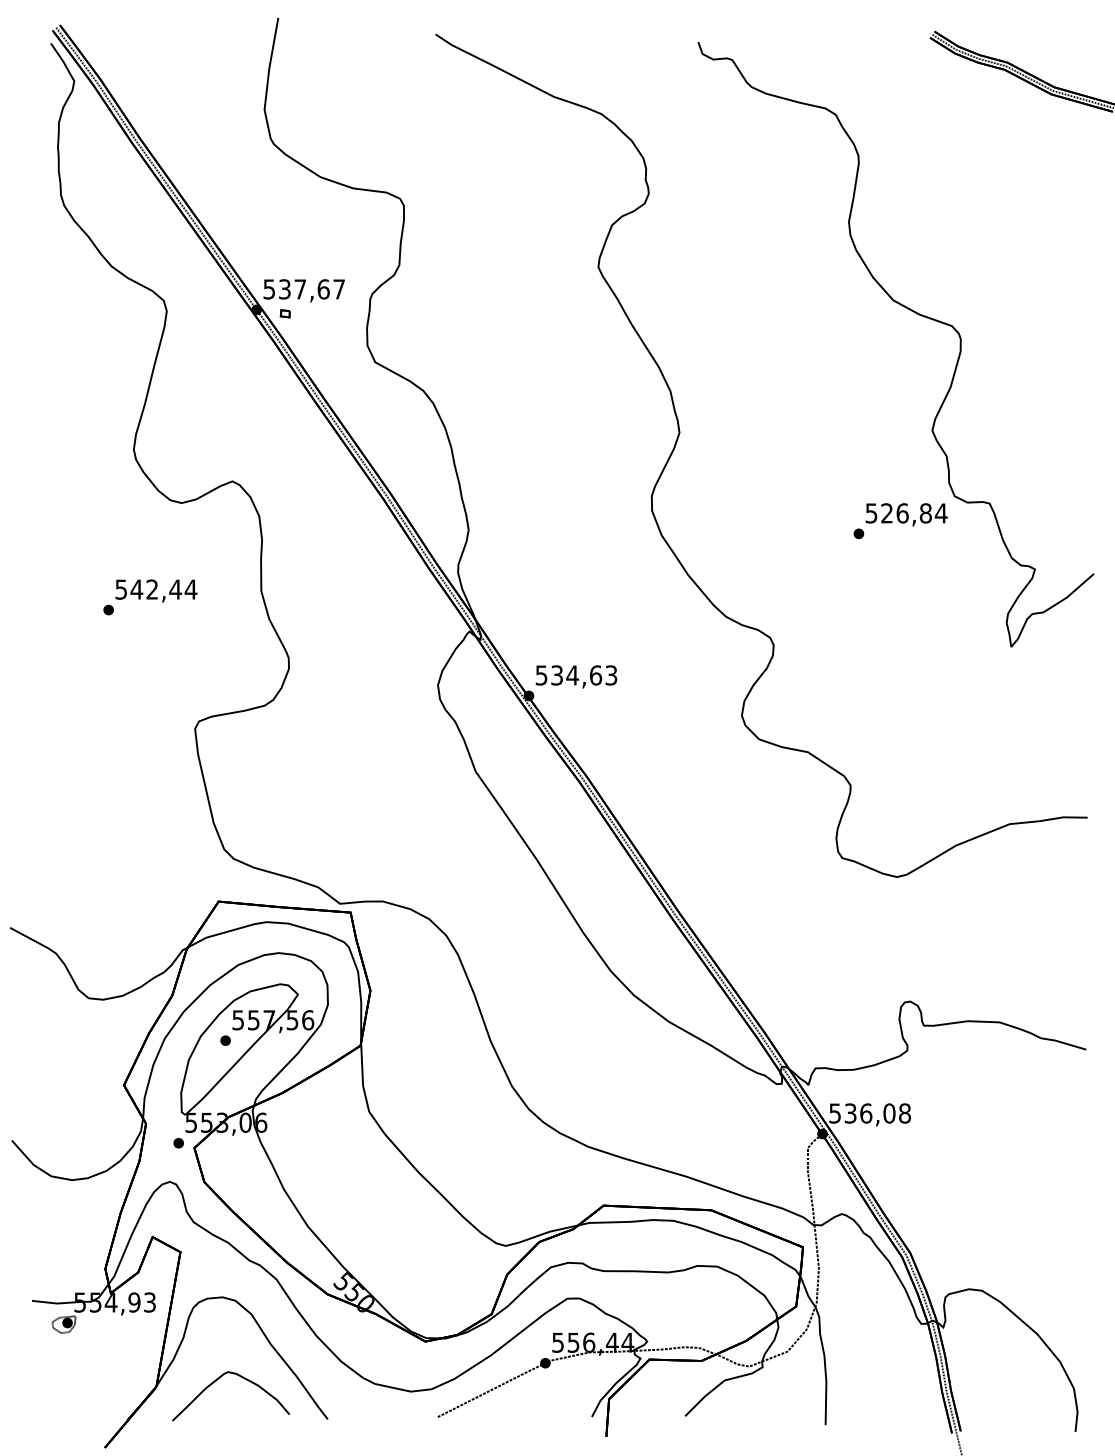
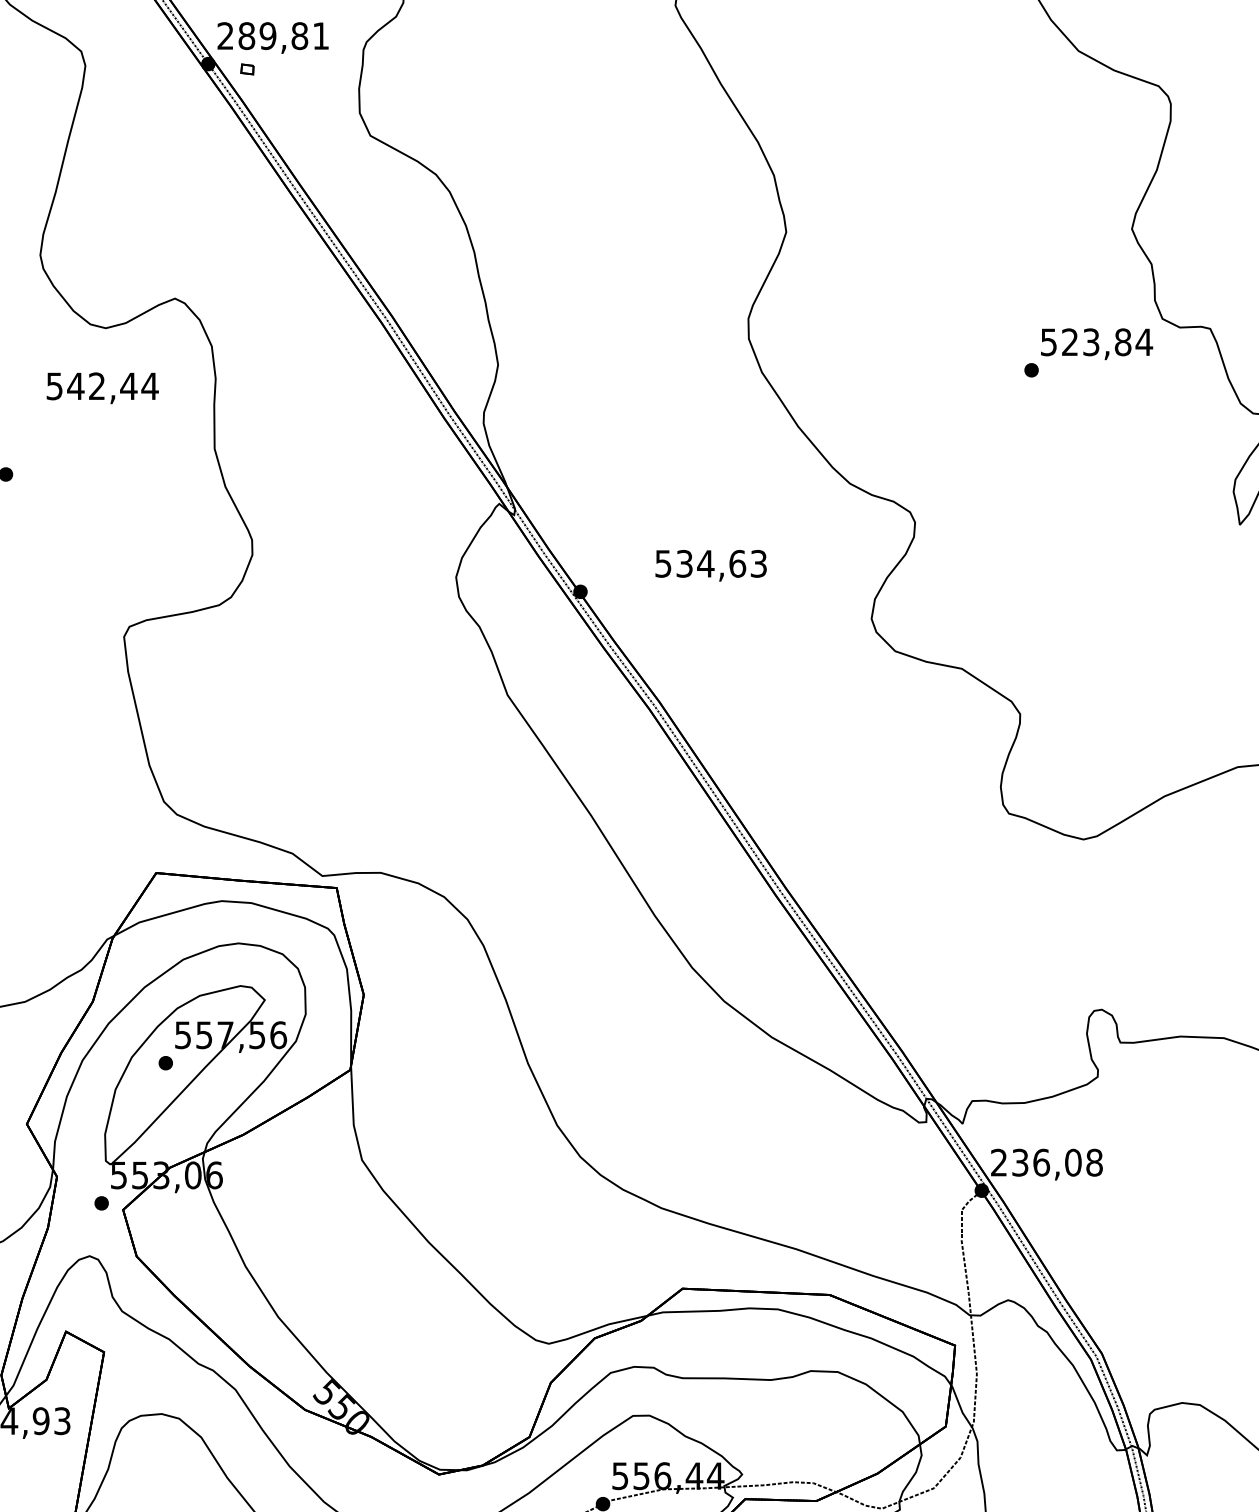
text: (303, 289) -> (272, 36), 537,67 -> 289,81
text: (902, 513) -> (1091, 342), 526,84 -> 523,84
text: (156, 590) -> (102, 387), moved
text: (576, 676) -> (711, 565), moved
text: (834, 1113) -> (998, 1162), 536,08 -> 236,08

